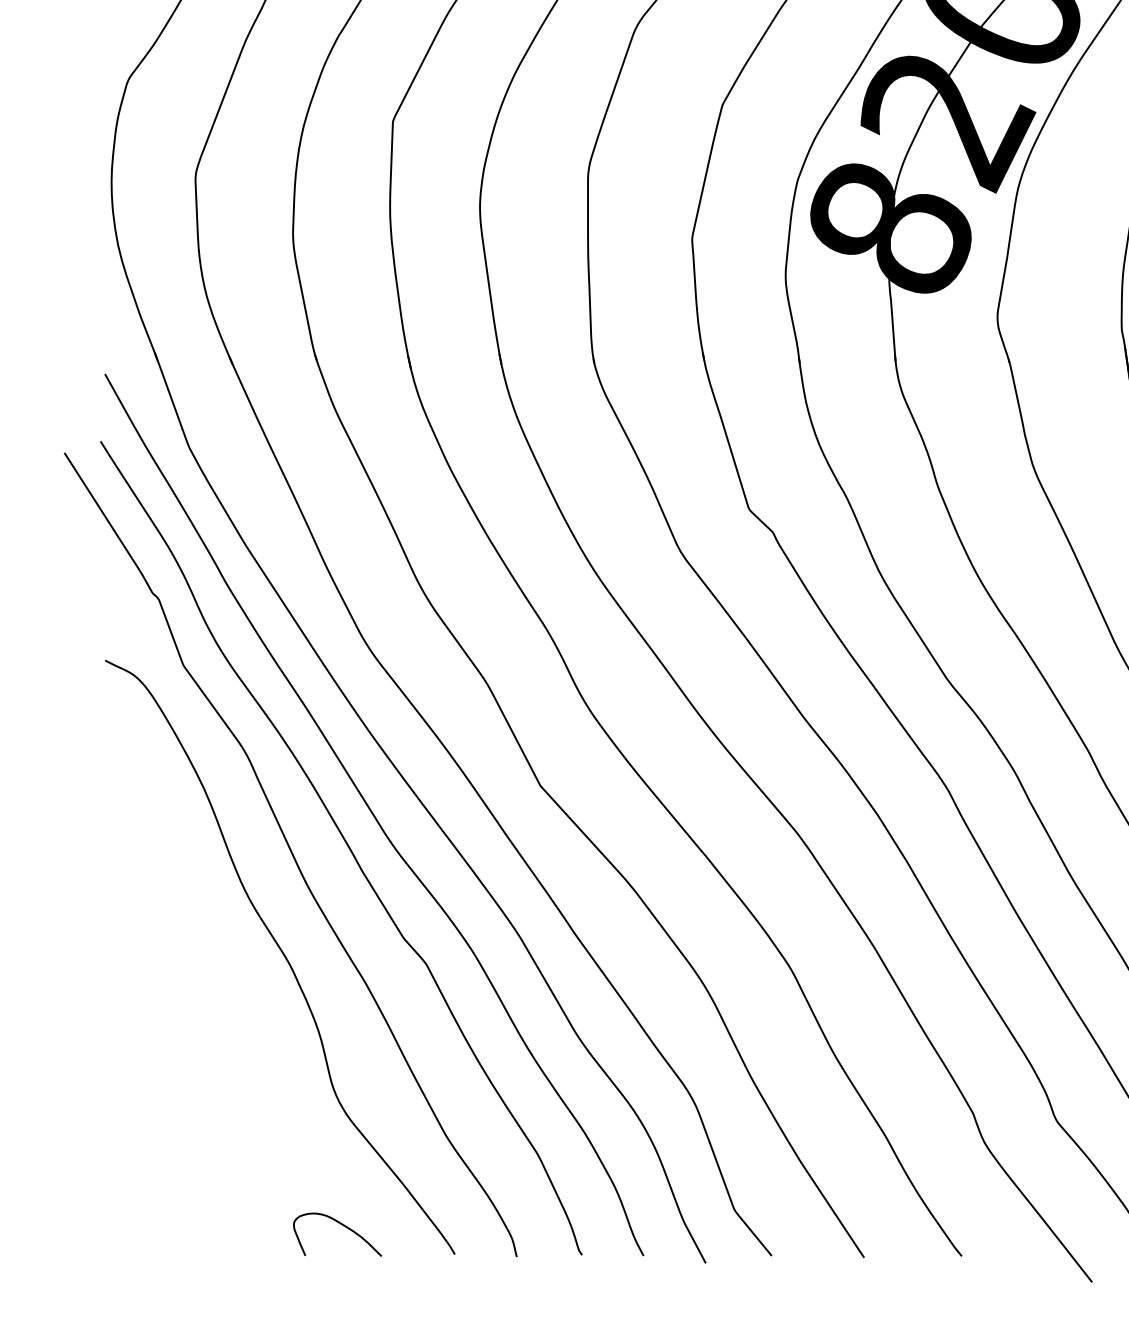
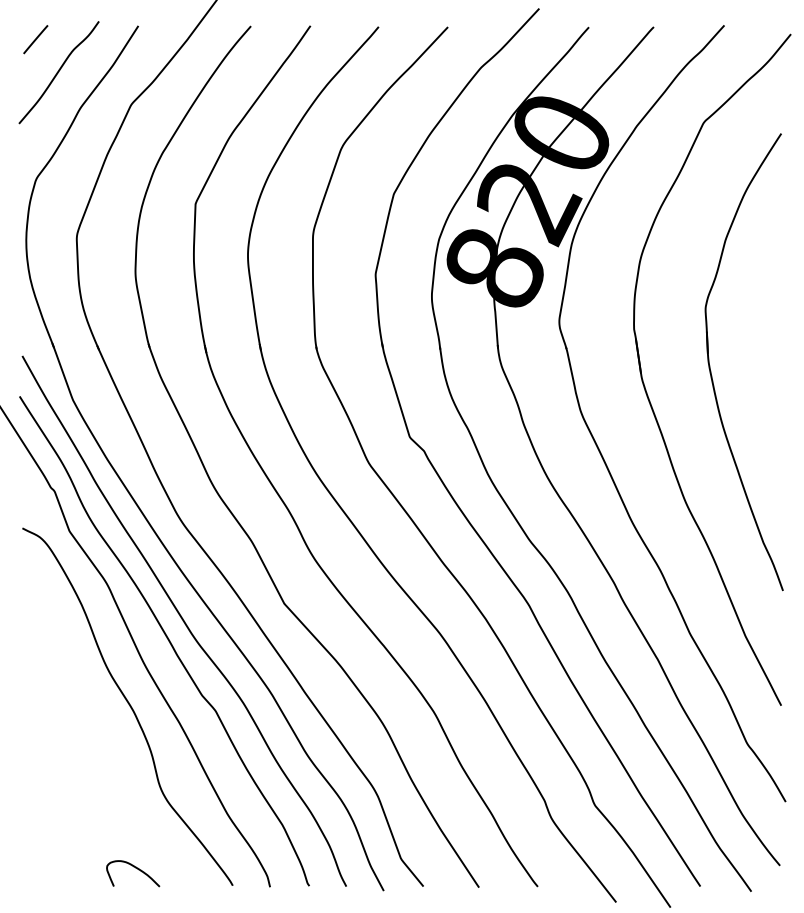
curve: (341, 1225) -> (135, 868), moved

